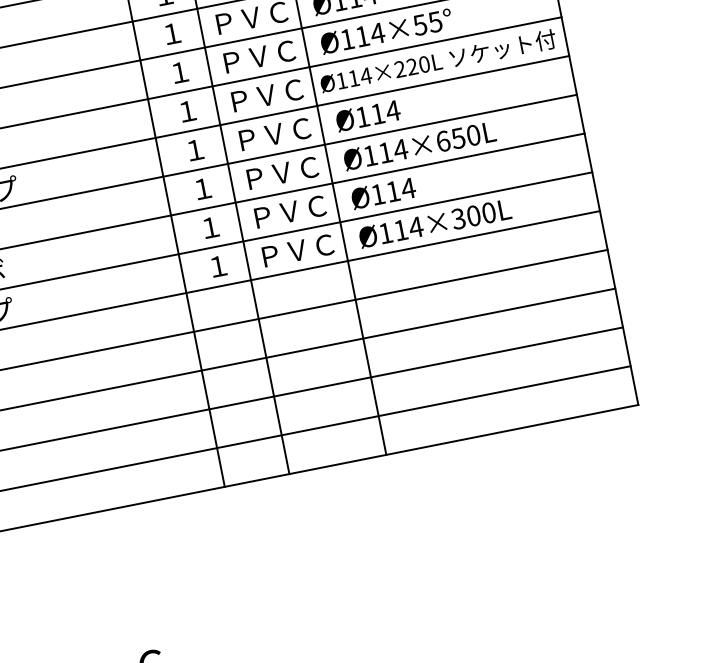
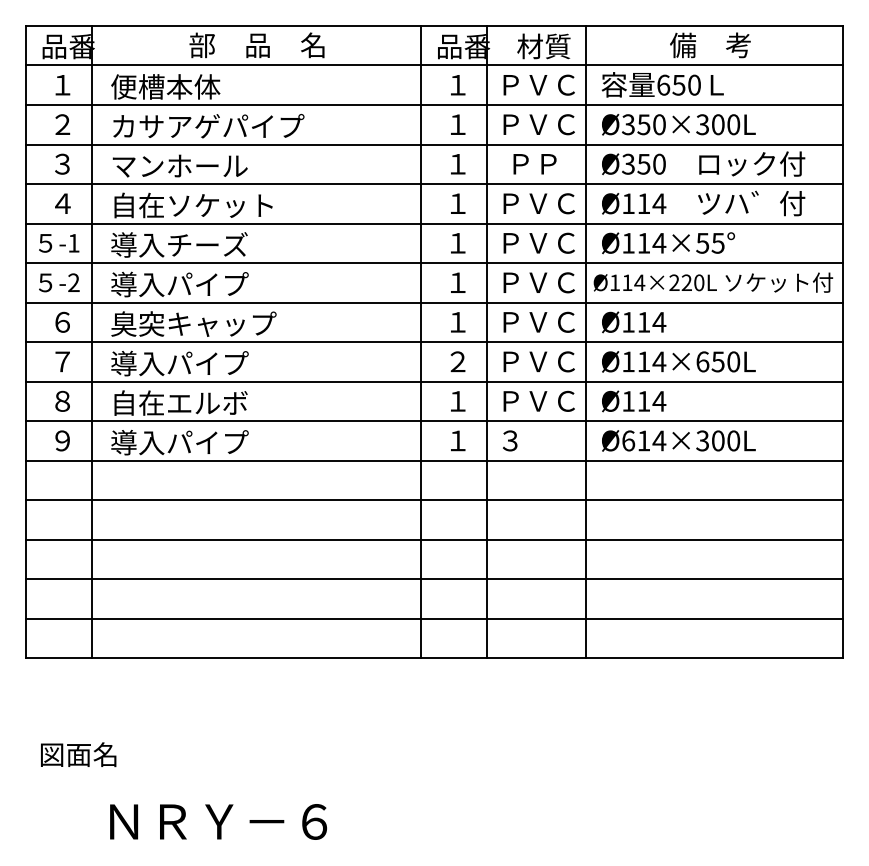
text: (202, 188) -> (457, 361), １ -> ２
text: (385, 232) -> (628, 440), Ø114×300L -> Ø614×300L
text: (297, 250) -> (538, 440), ＰＶＣ -> ３

